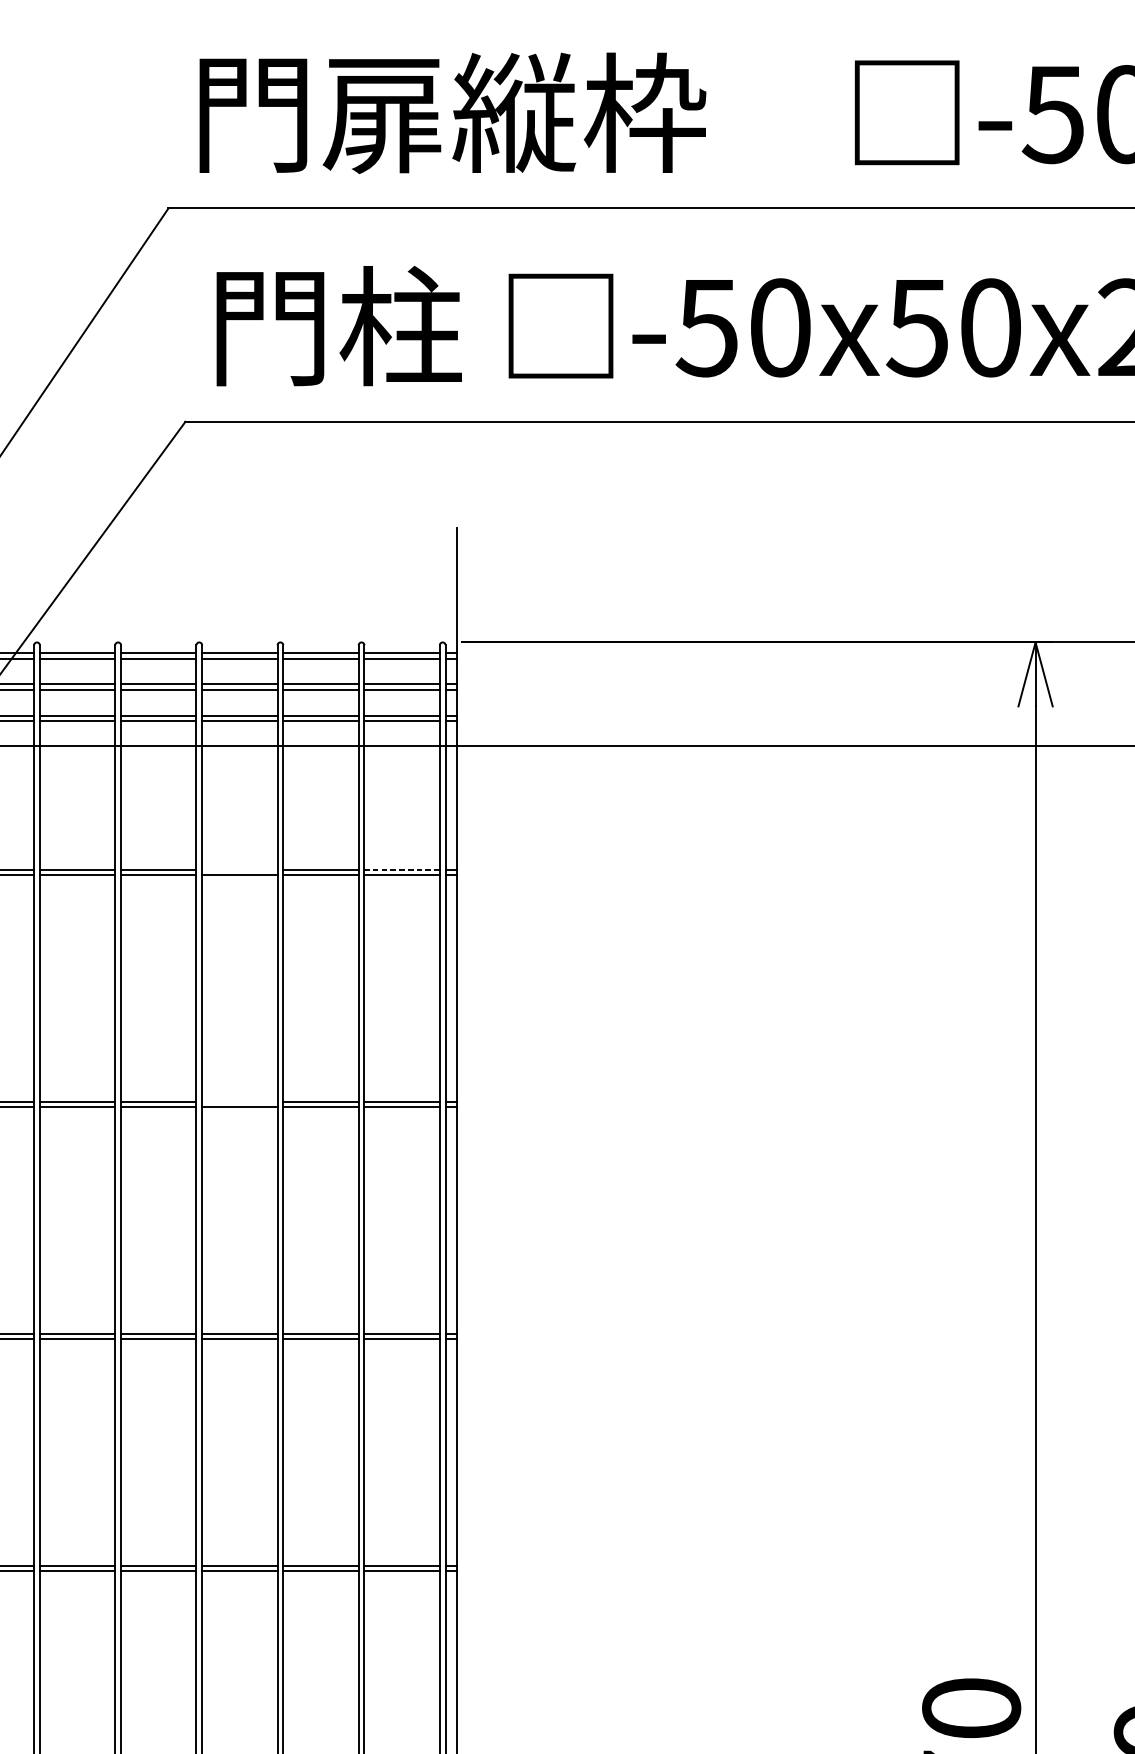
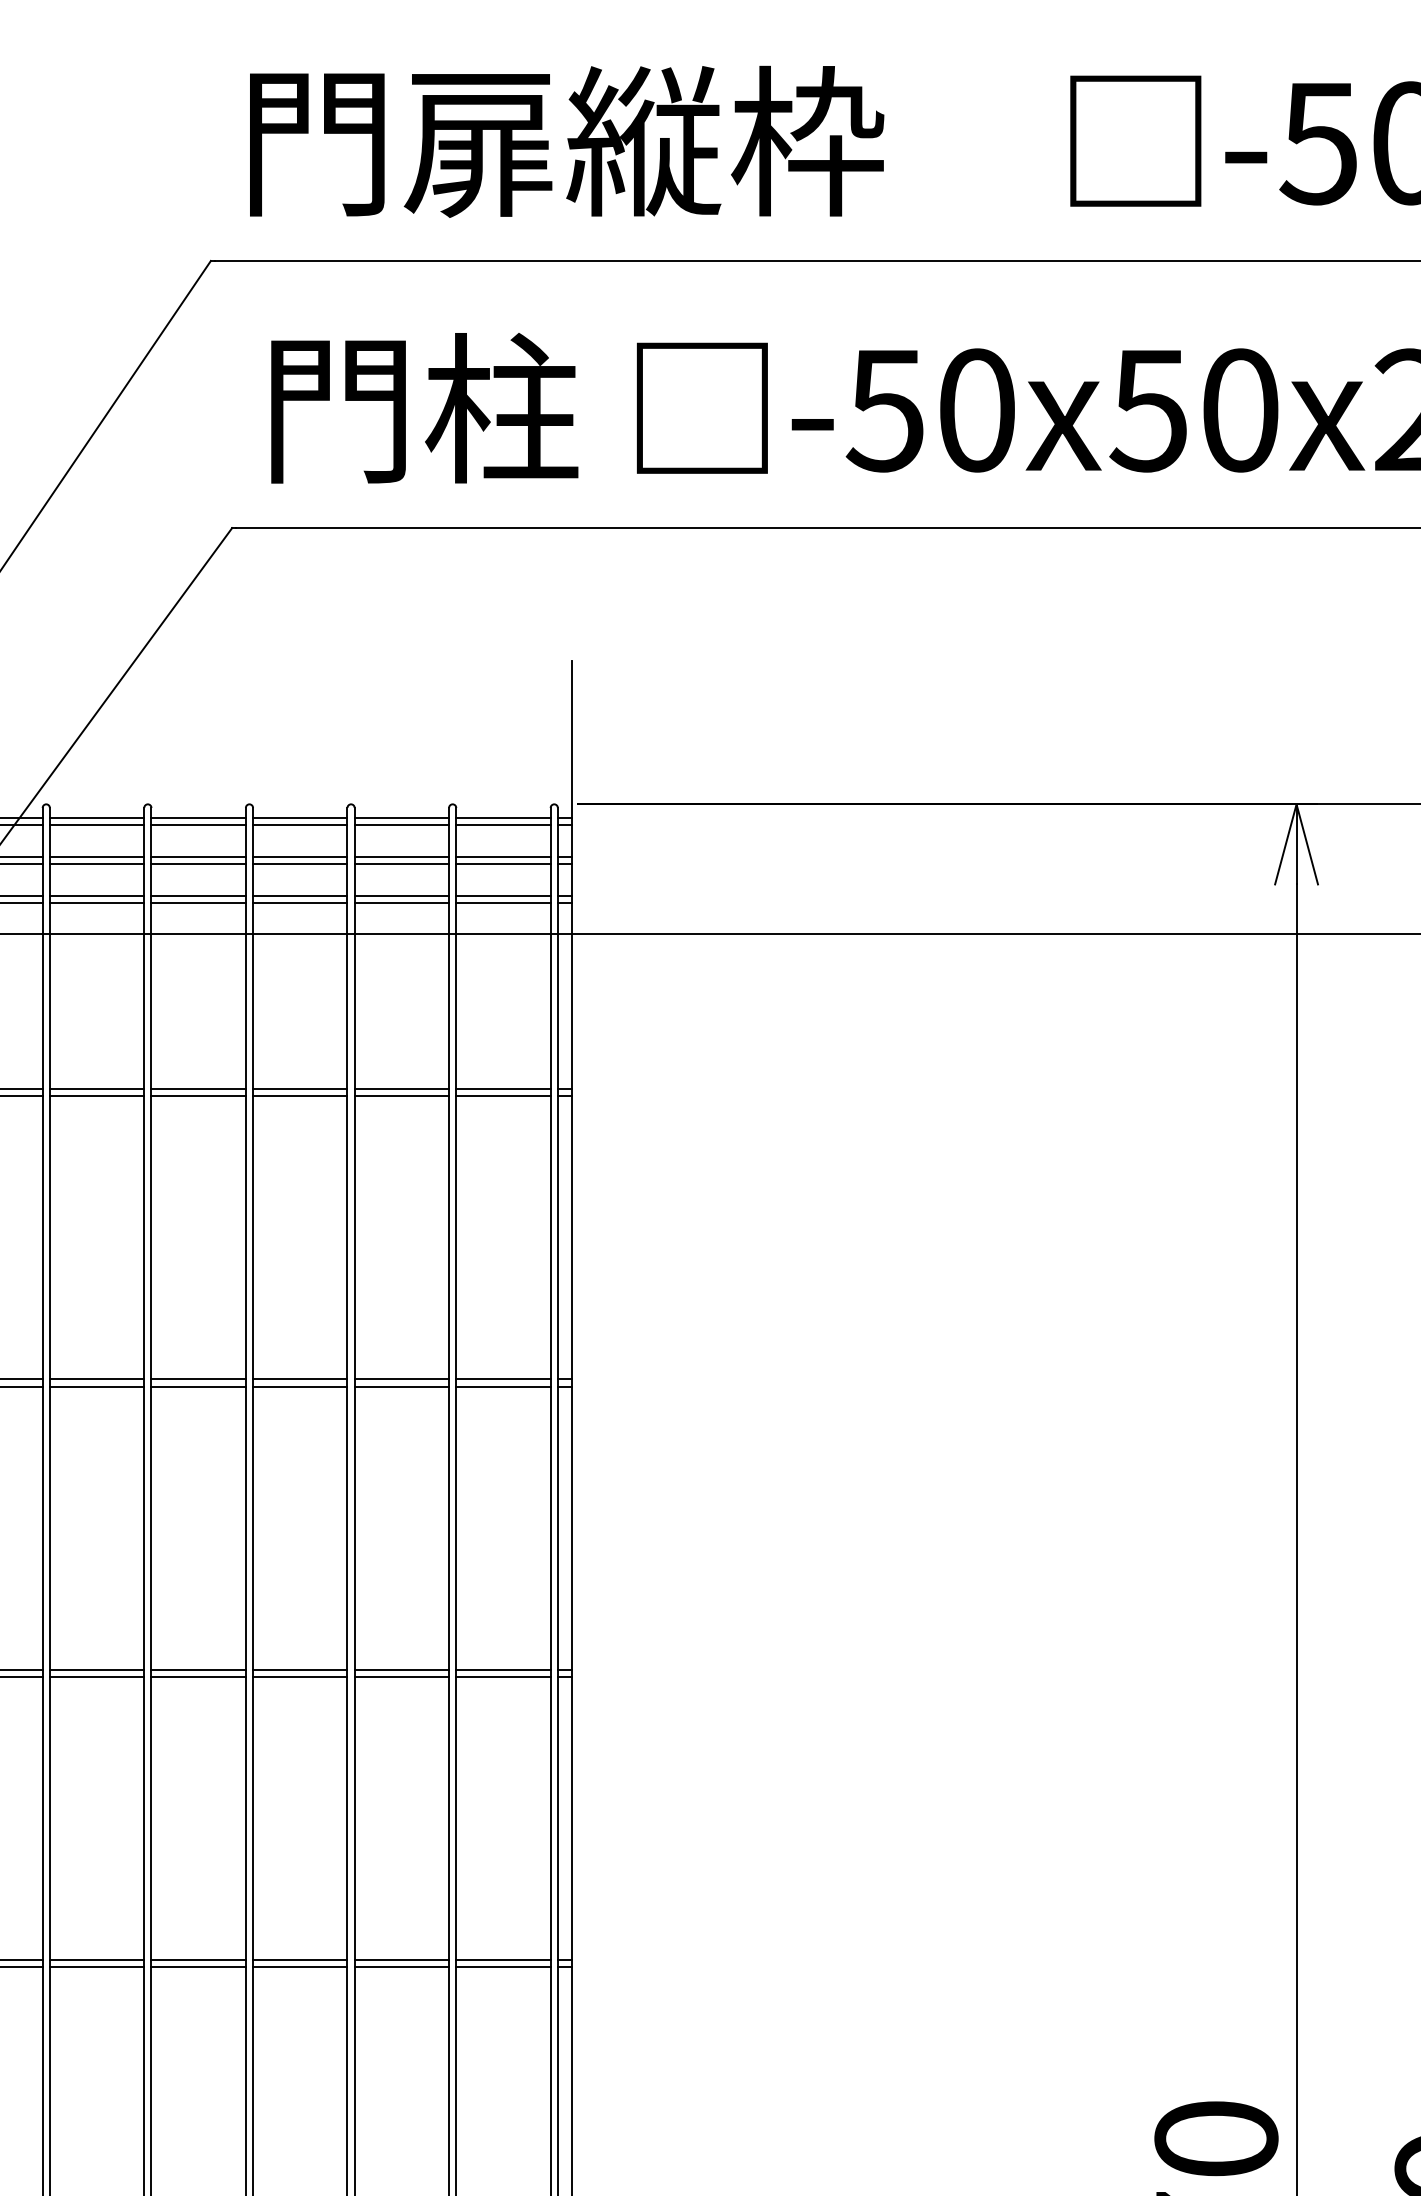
line: (240, 869) -> (300, 1088), added
line: (401, 869) -> (502, 1088), dashed -> solid
line: (240, 1101) -> (300, 1379), added

